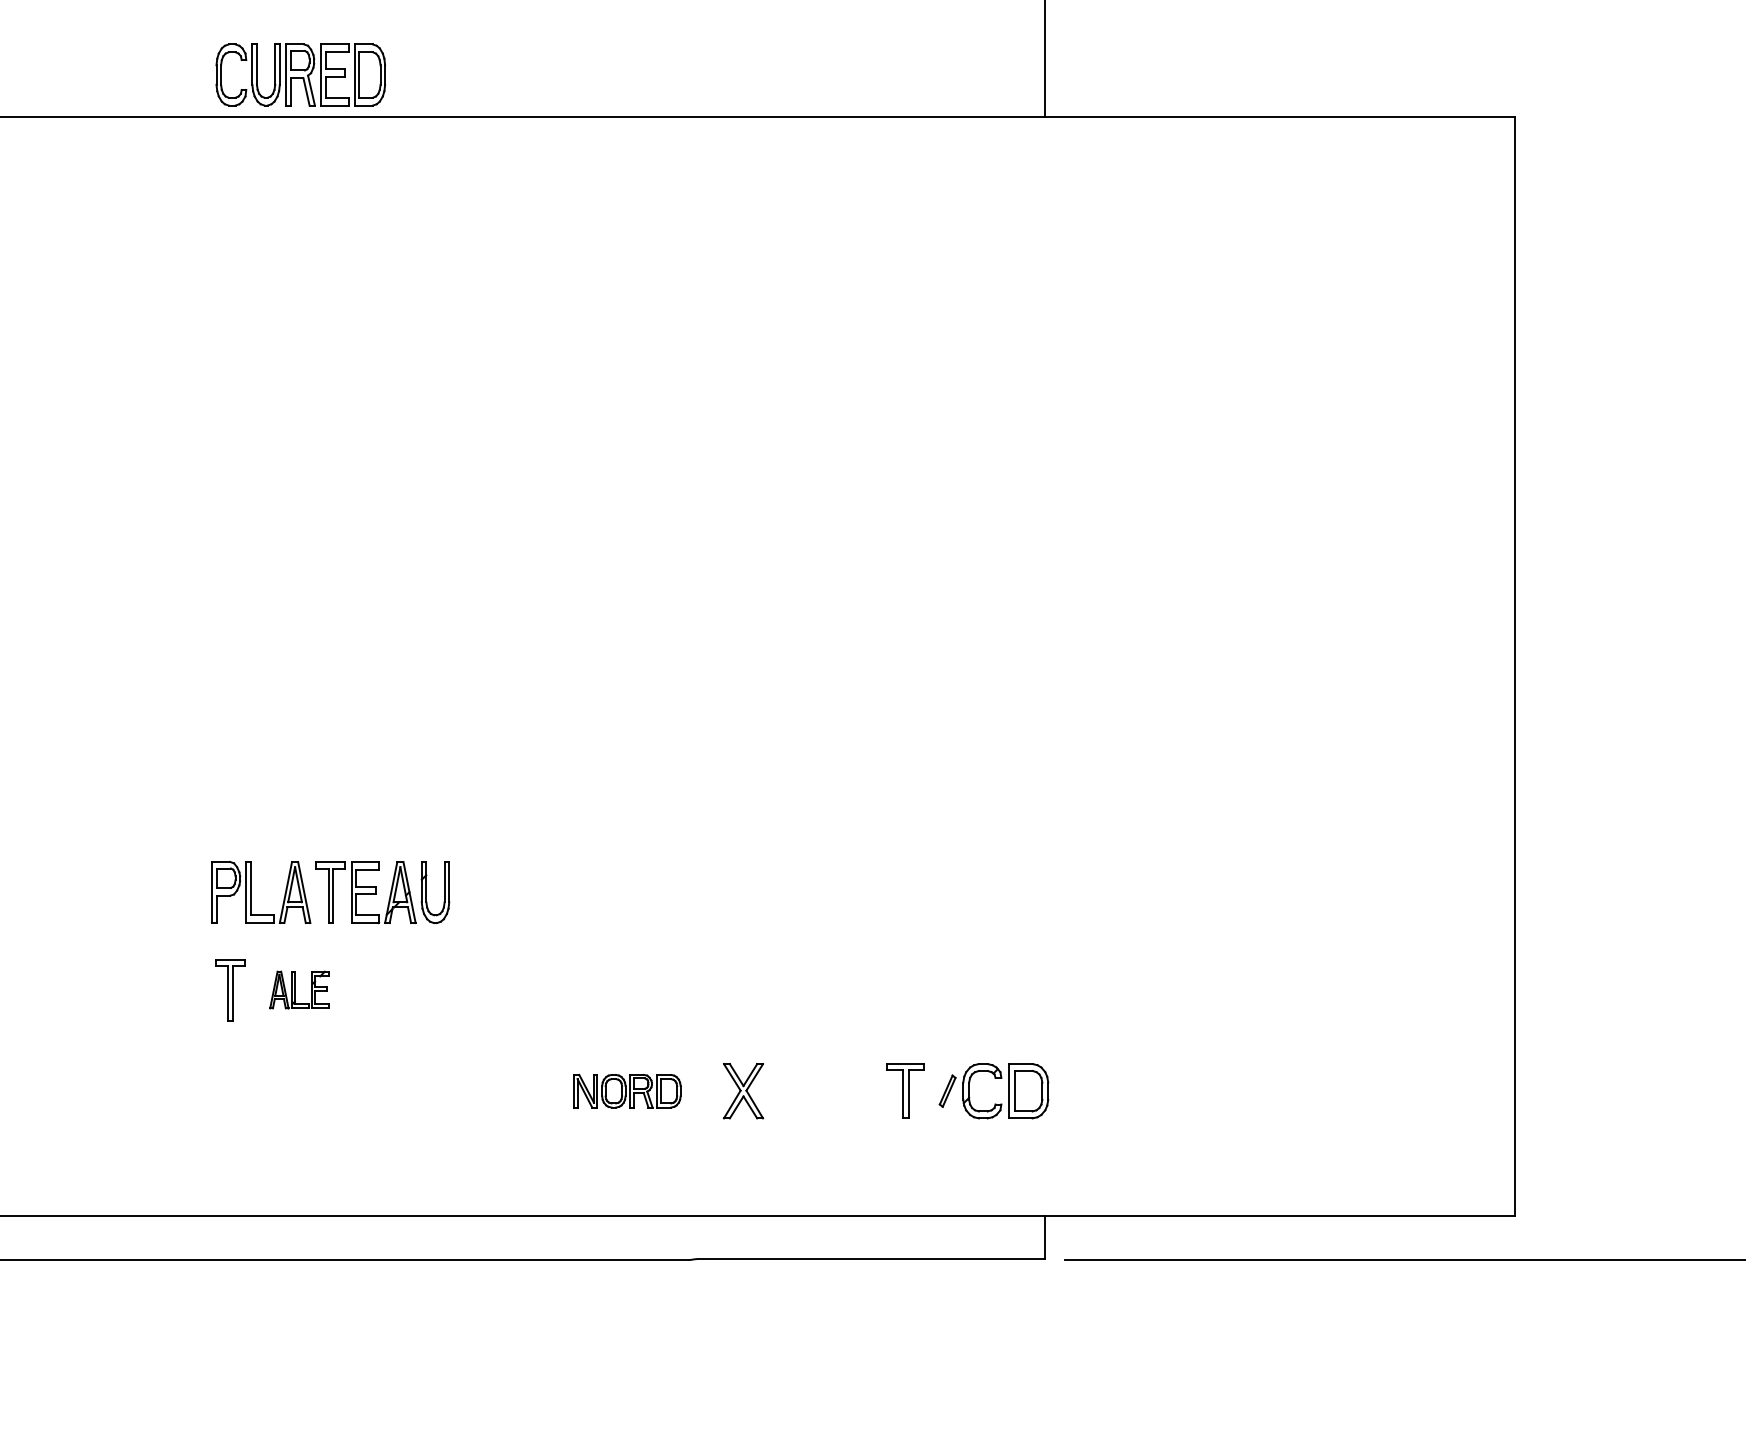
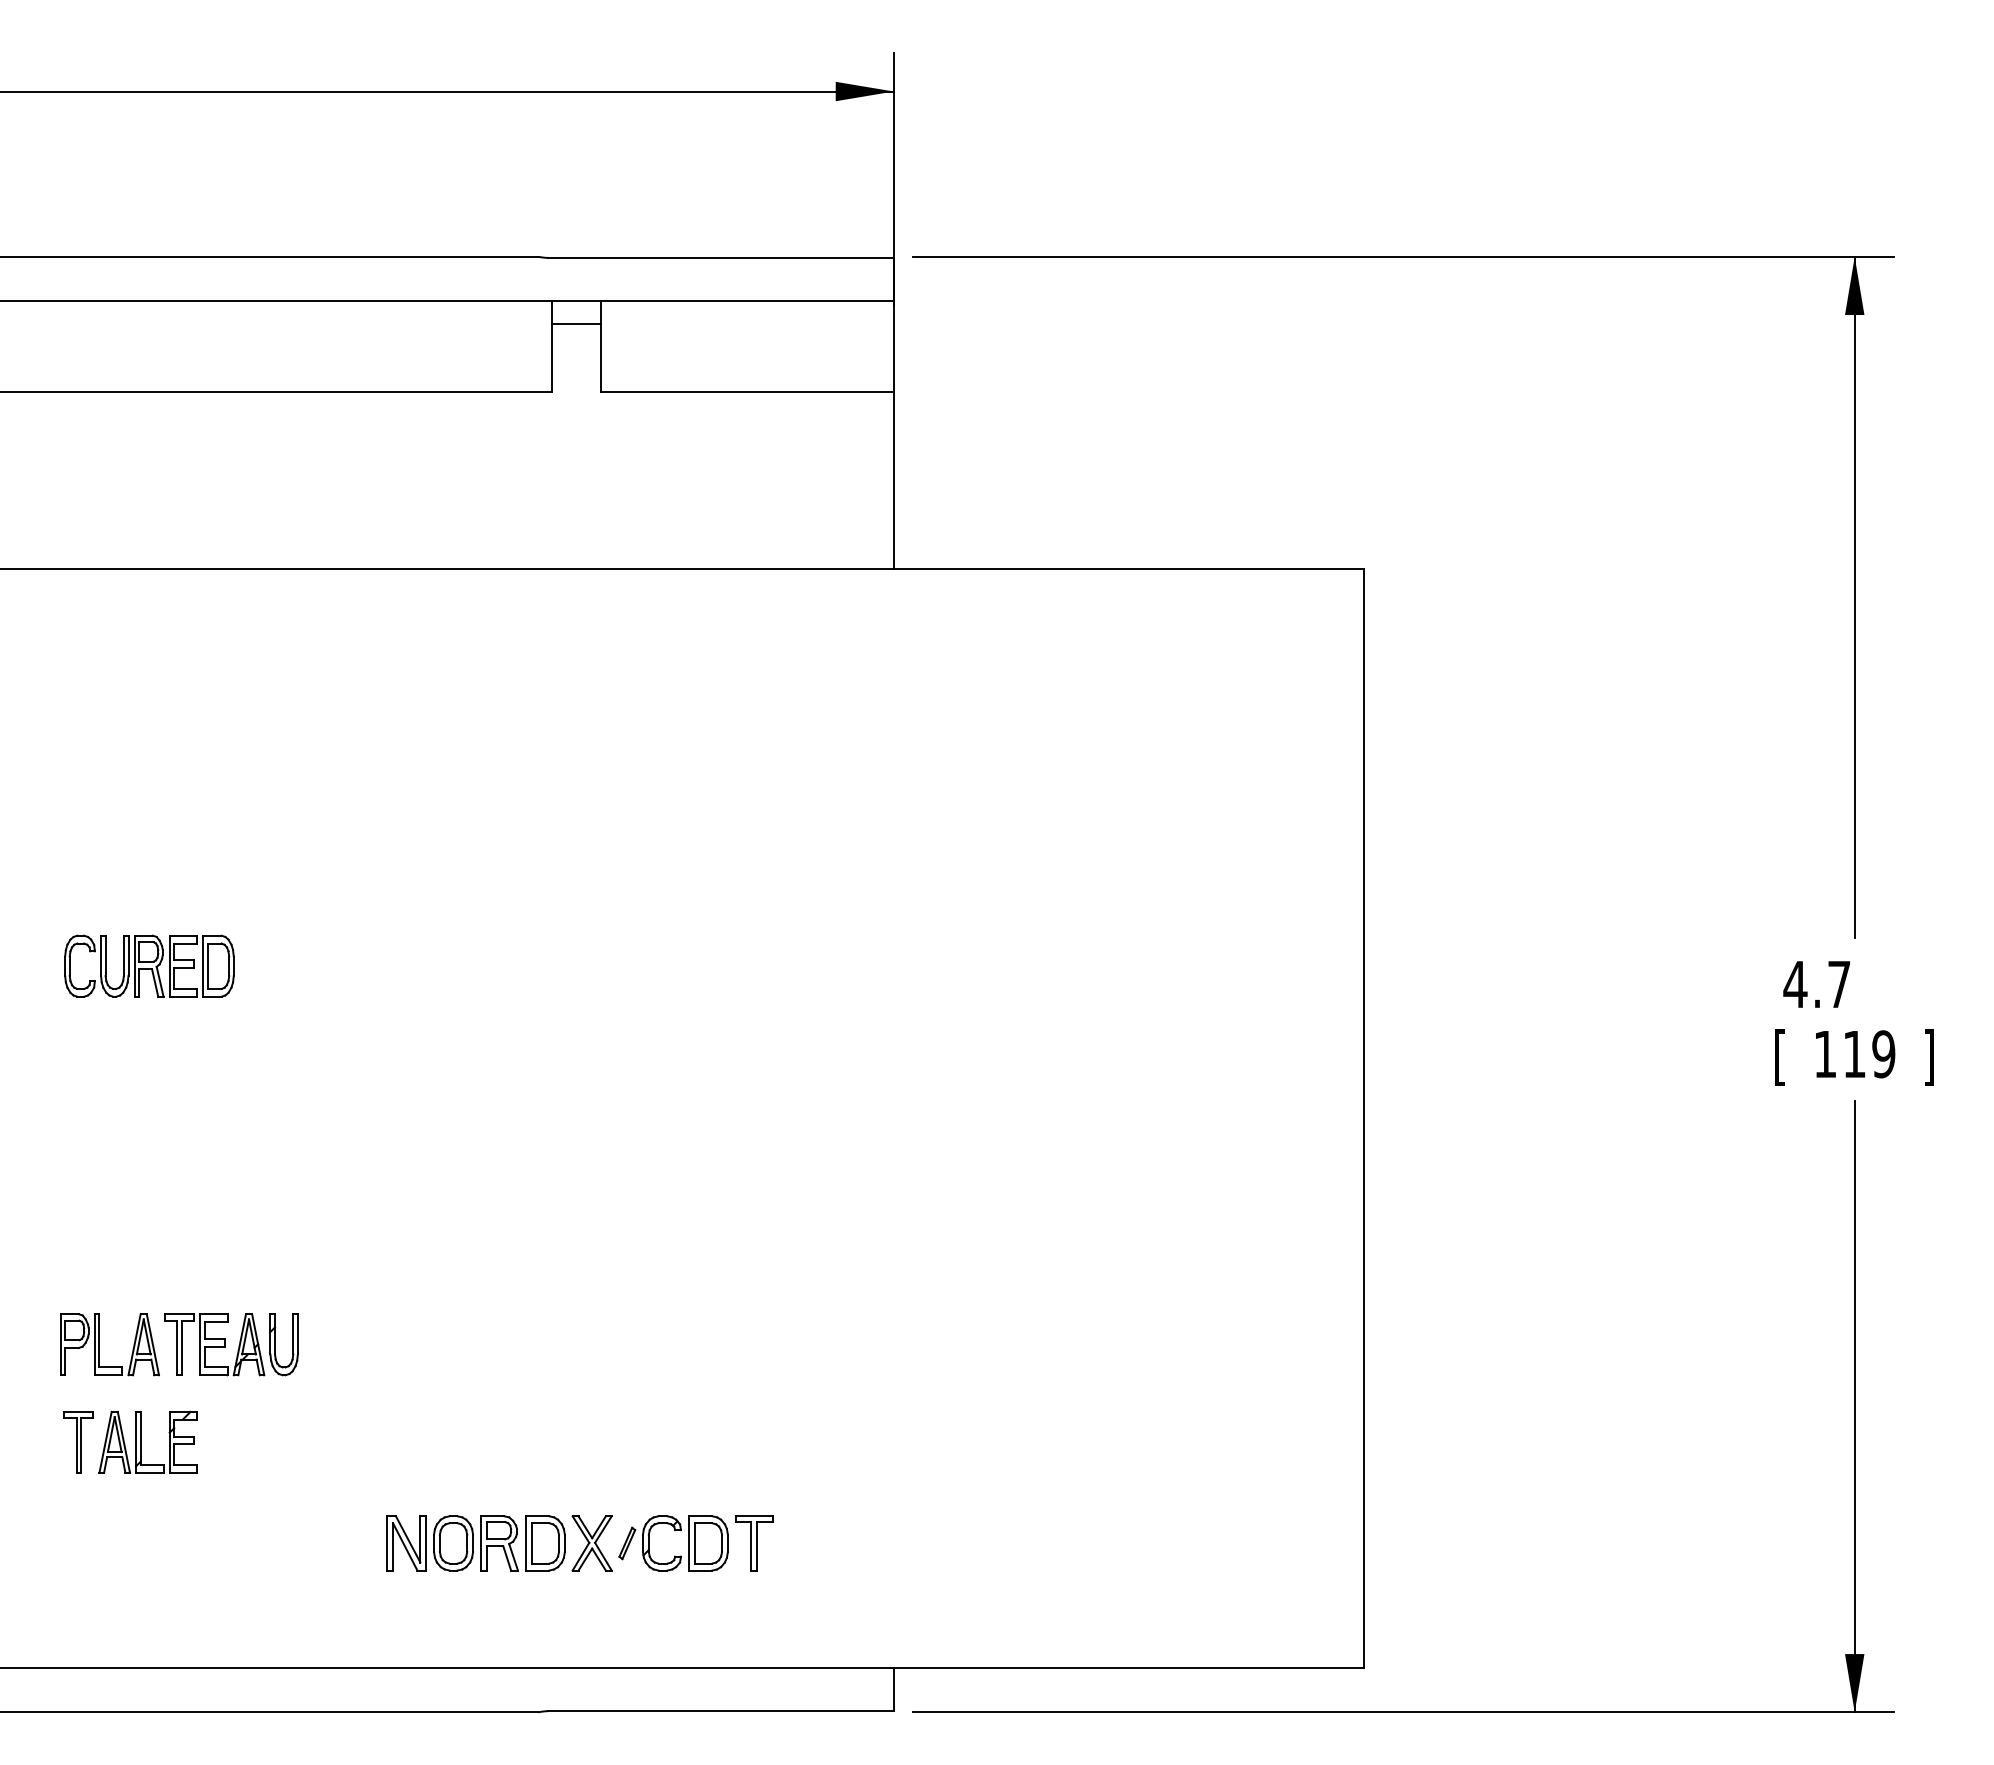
part: (300, 74) -> (149, 965), moved
part: (298, 989) -> (147, 1441), size x1.67
part: (994, 1079) -> (674, 1531), moved
part: (626, 1091) -> (475, 1543), size x1.67

